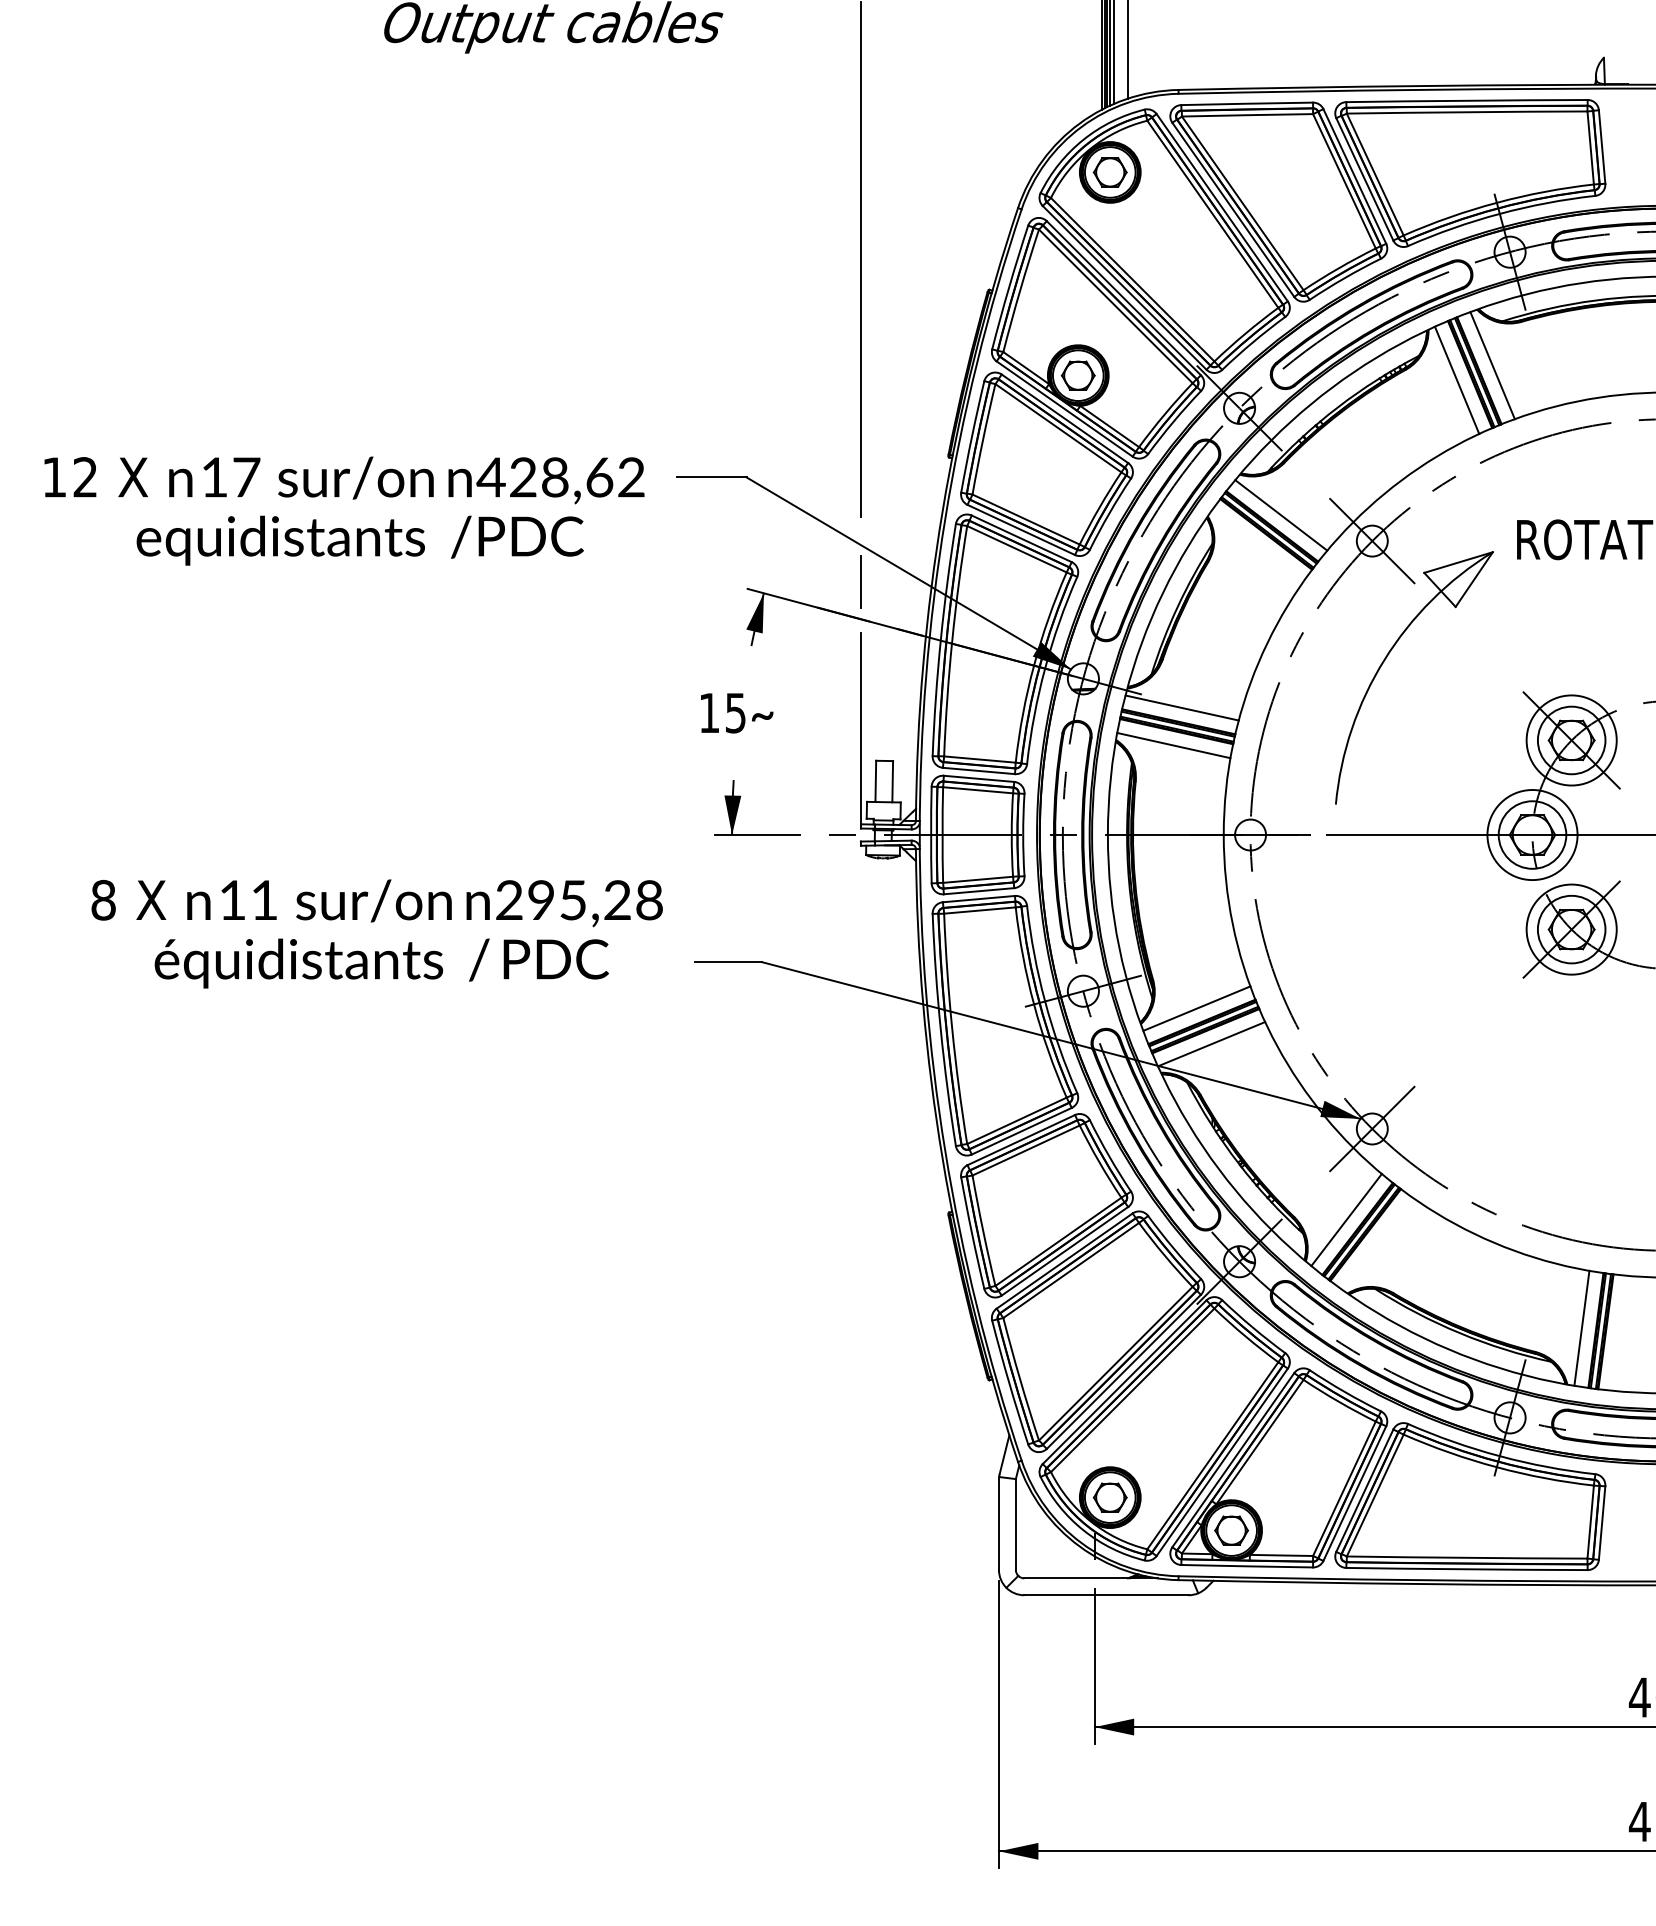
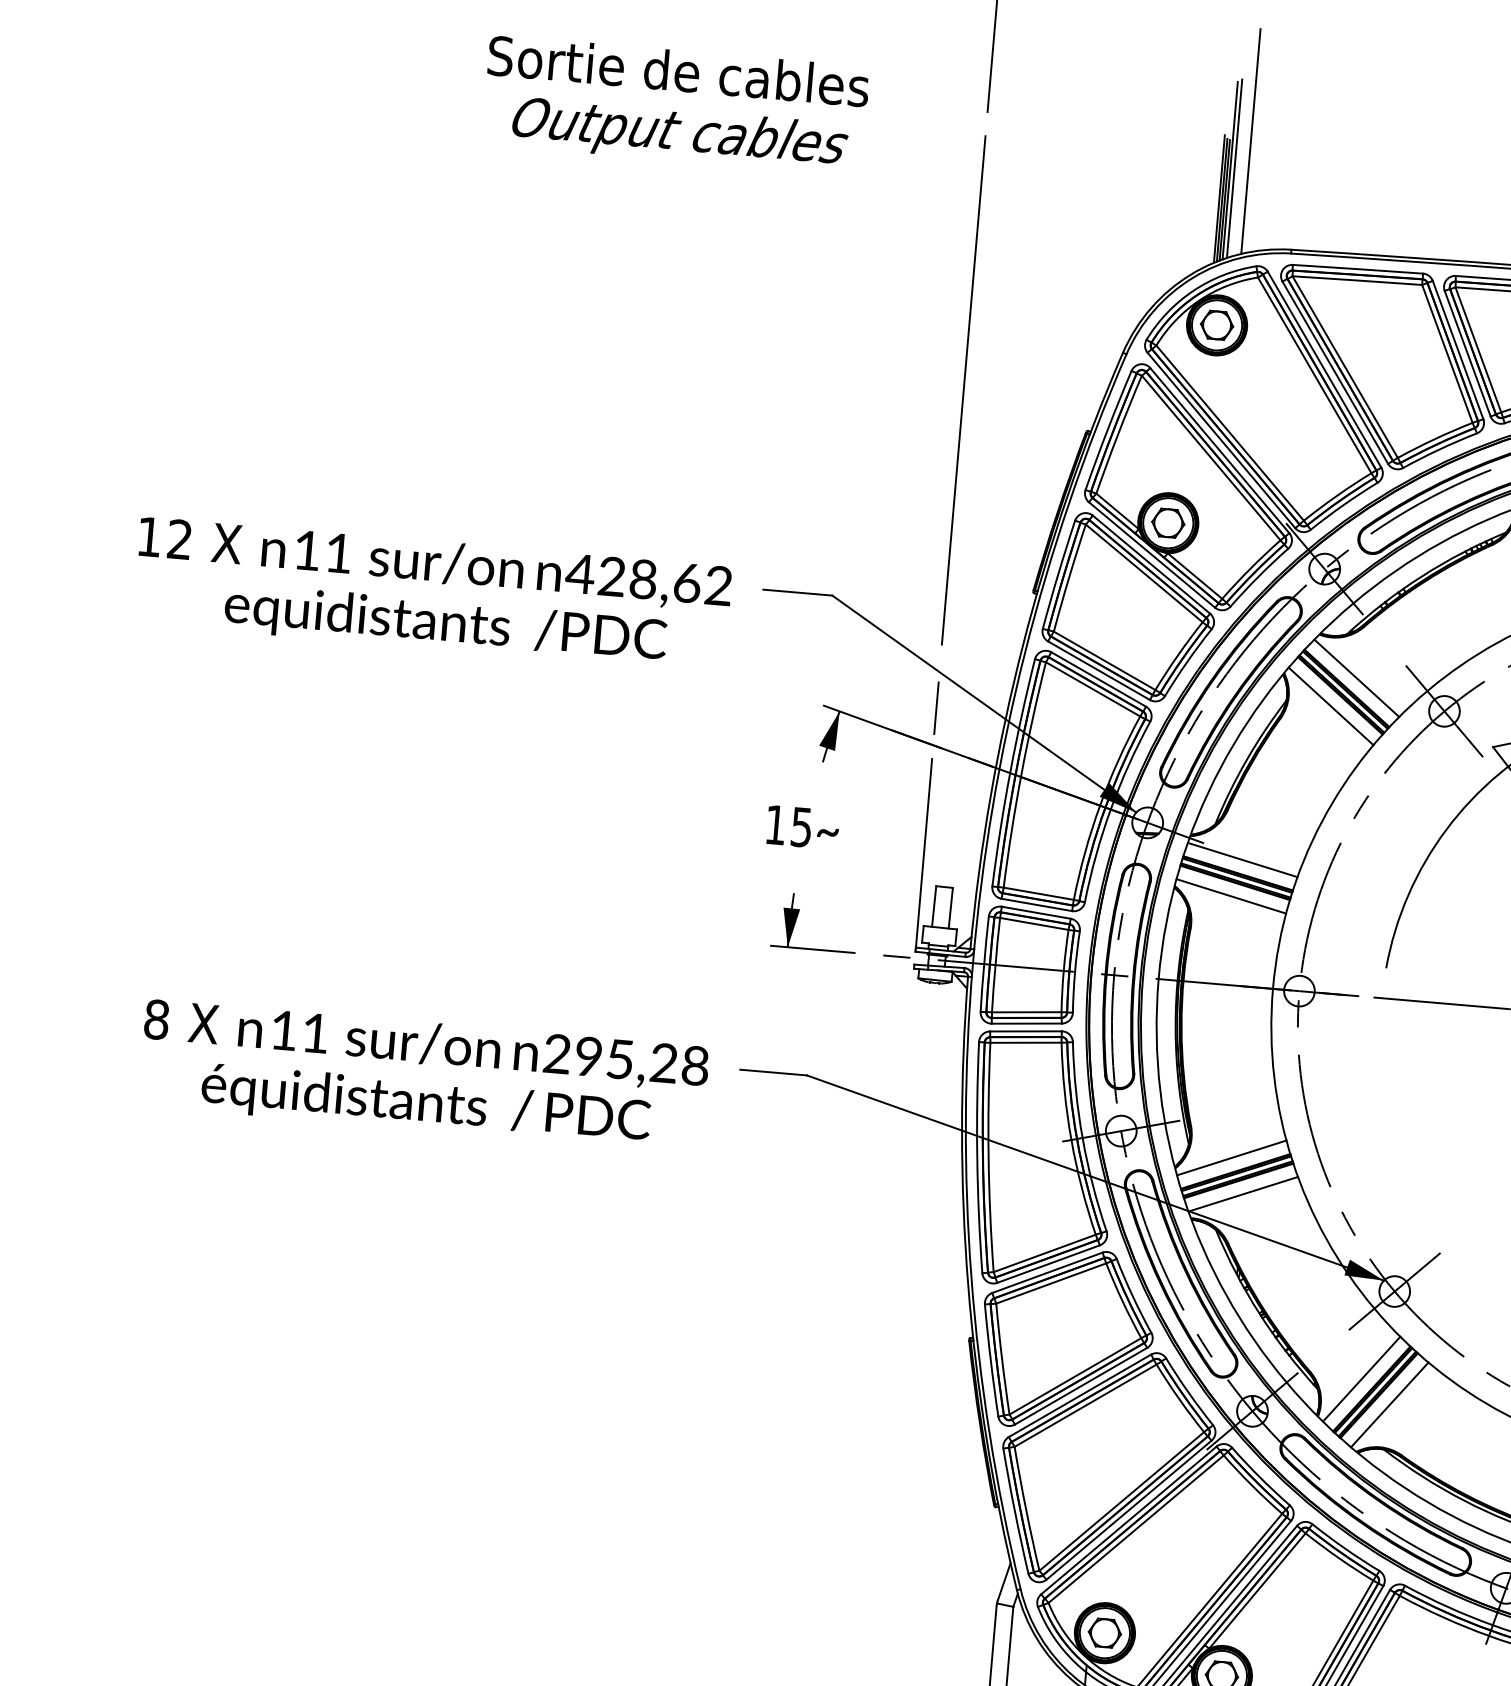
text: (246, 477) -> (338, 553), 17 -> 11
line: (1257, 545) -> (1330, 705), added
text: (376, 933) -> (423, 1075), moved
line: (1376, 1243) -> (1389, 1404), added

